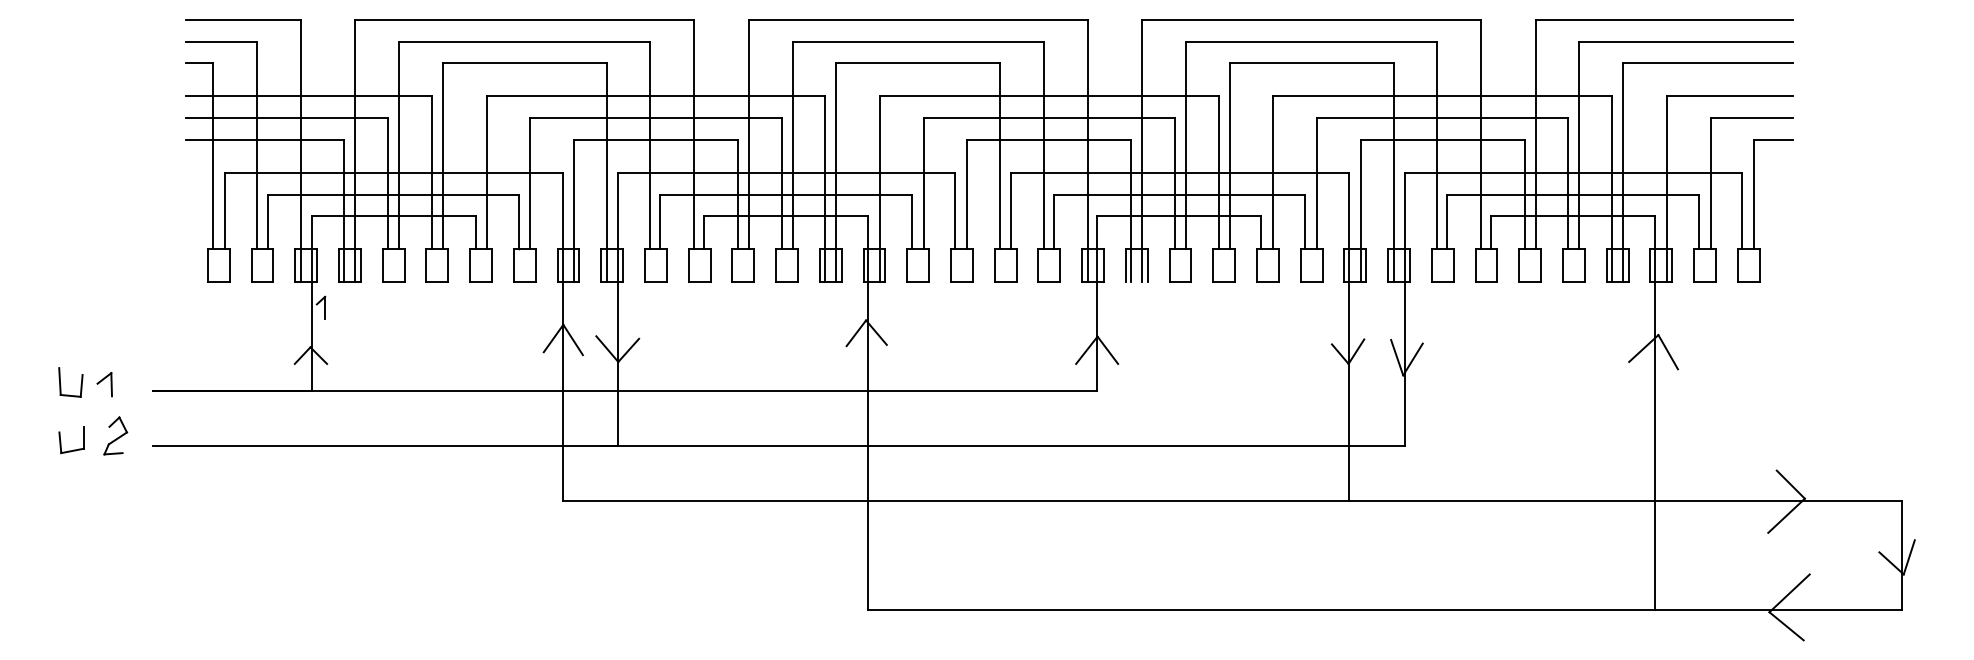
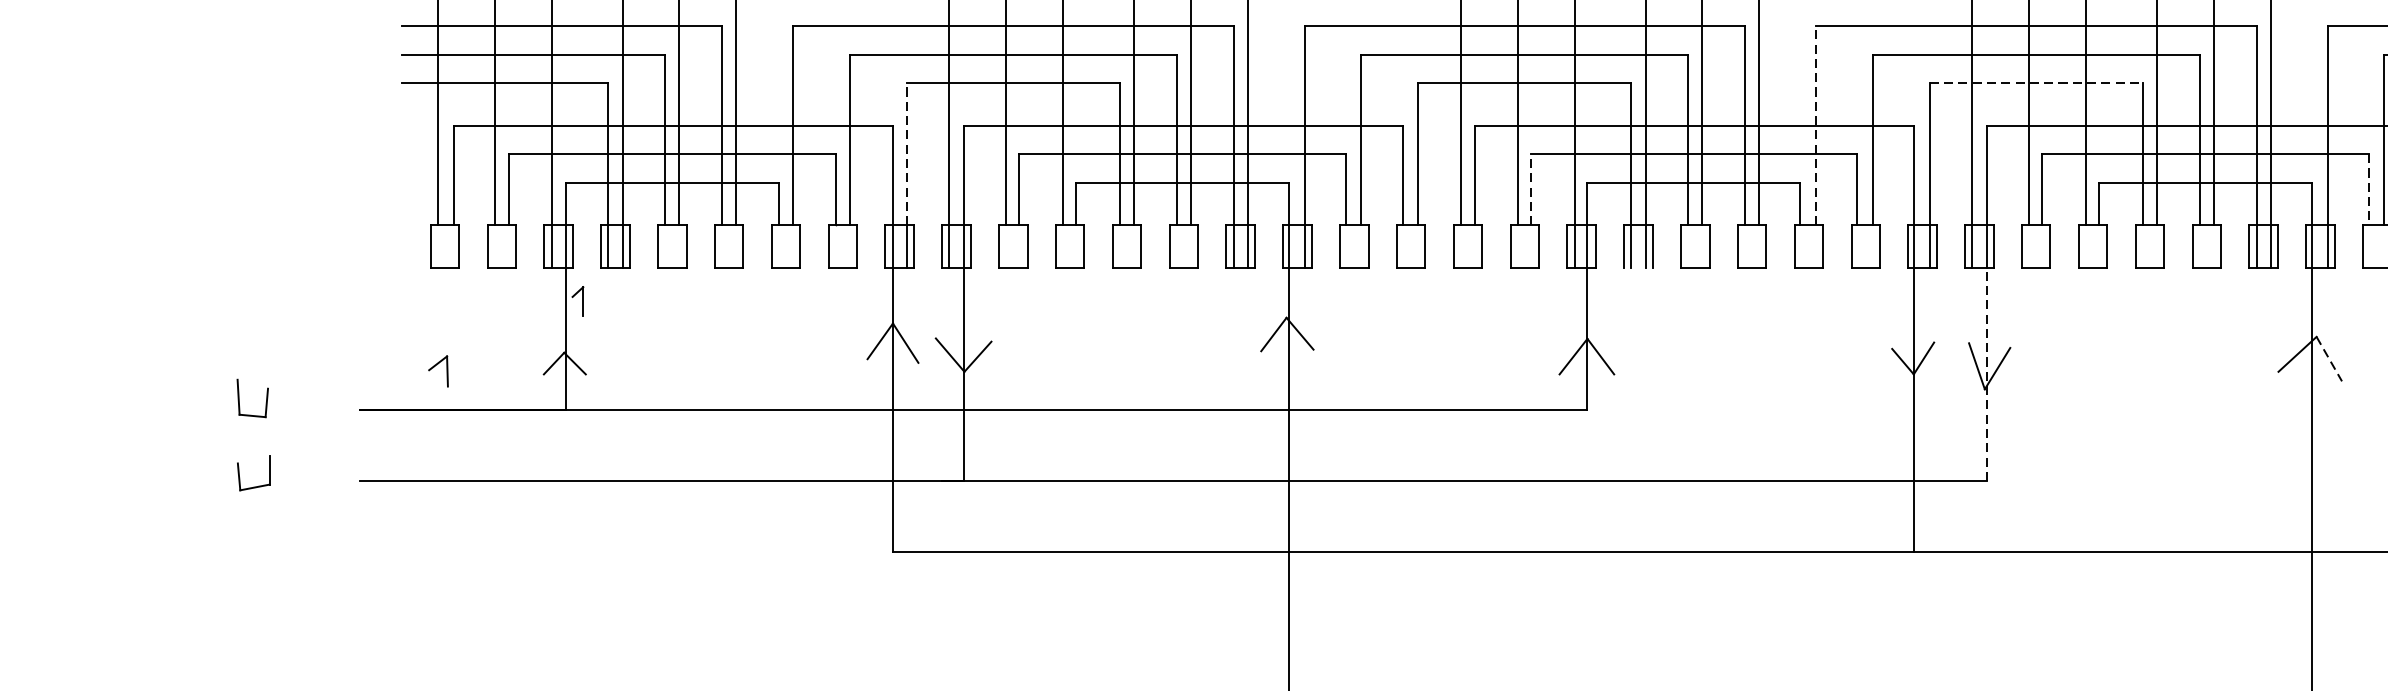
line: (1442, 139) -> (2035, 82), solid -> dashed
line: (1273, 172) -> (1816, 125), solid -> dashed
line: (573, 194) -> (906, 154), solid -> dashed
line: (1053, 221) -> (1530, 189), solid -> dashed
line: (1698, 222) -> (2368, 190), solid -> dashed
line: (1668, 352) -> (2329, 359), solid -> dashed
line: (1404, 363) -> (1986, 373), solid -> dashed
part: (104, 384) -> (438, 371), moved
part: (115, 435) -> (310, 467), removed

